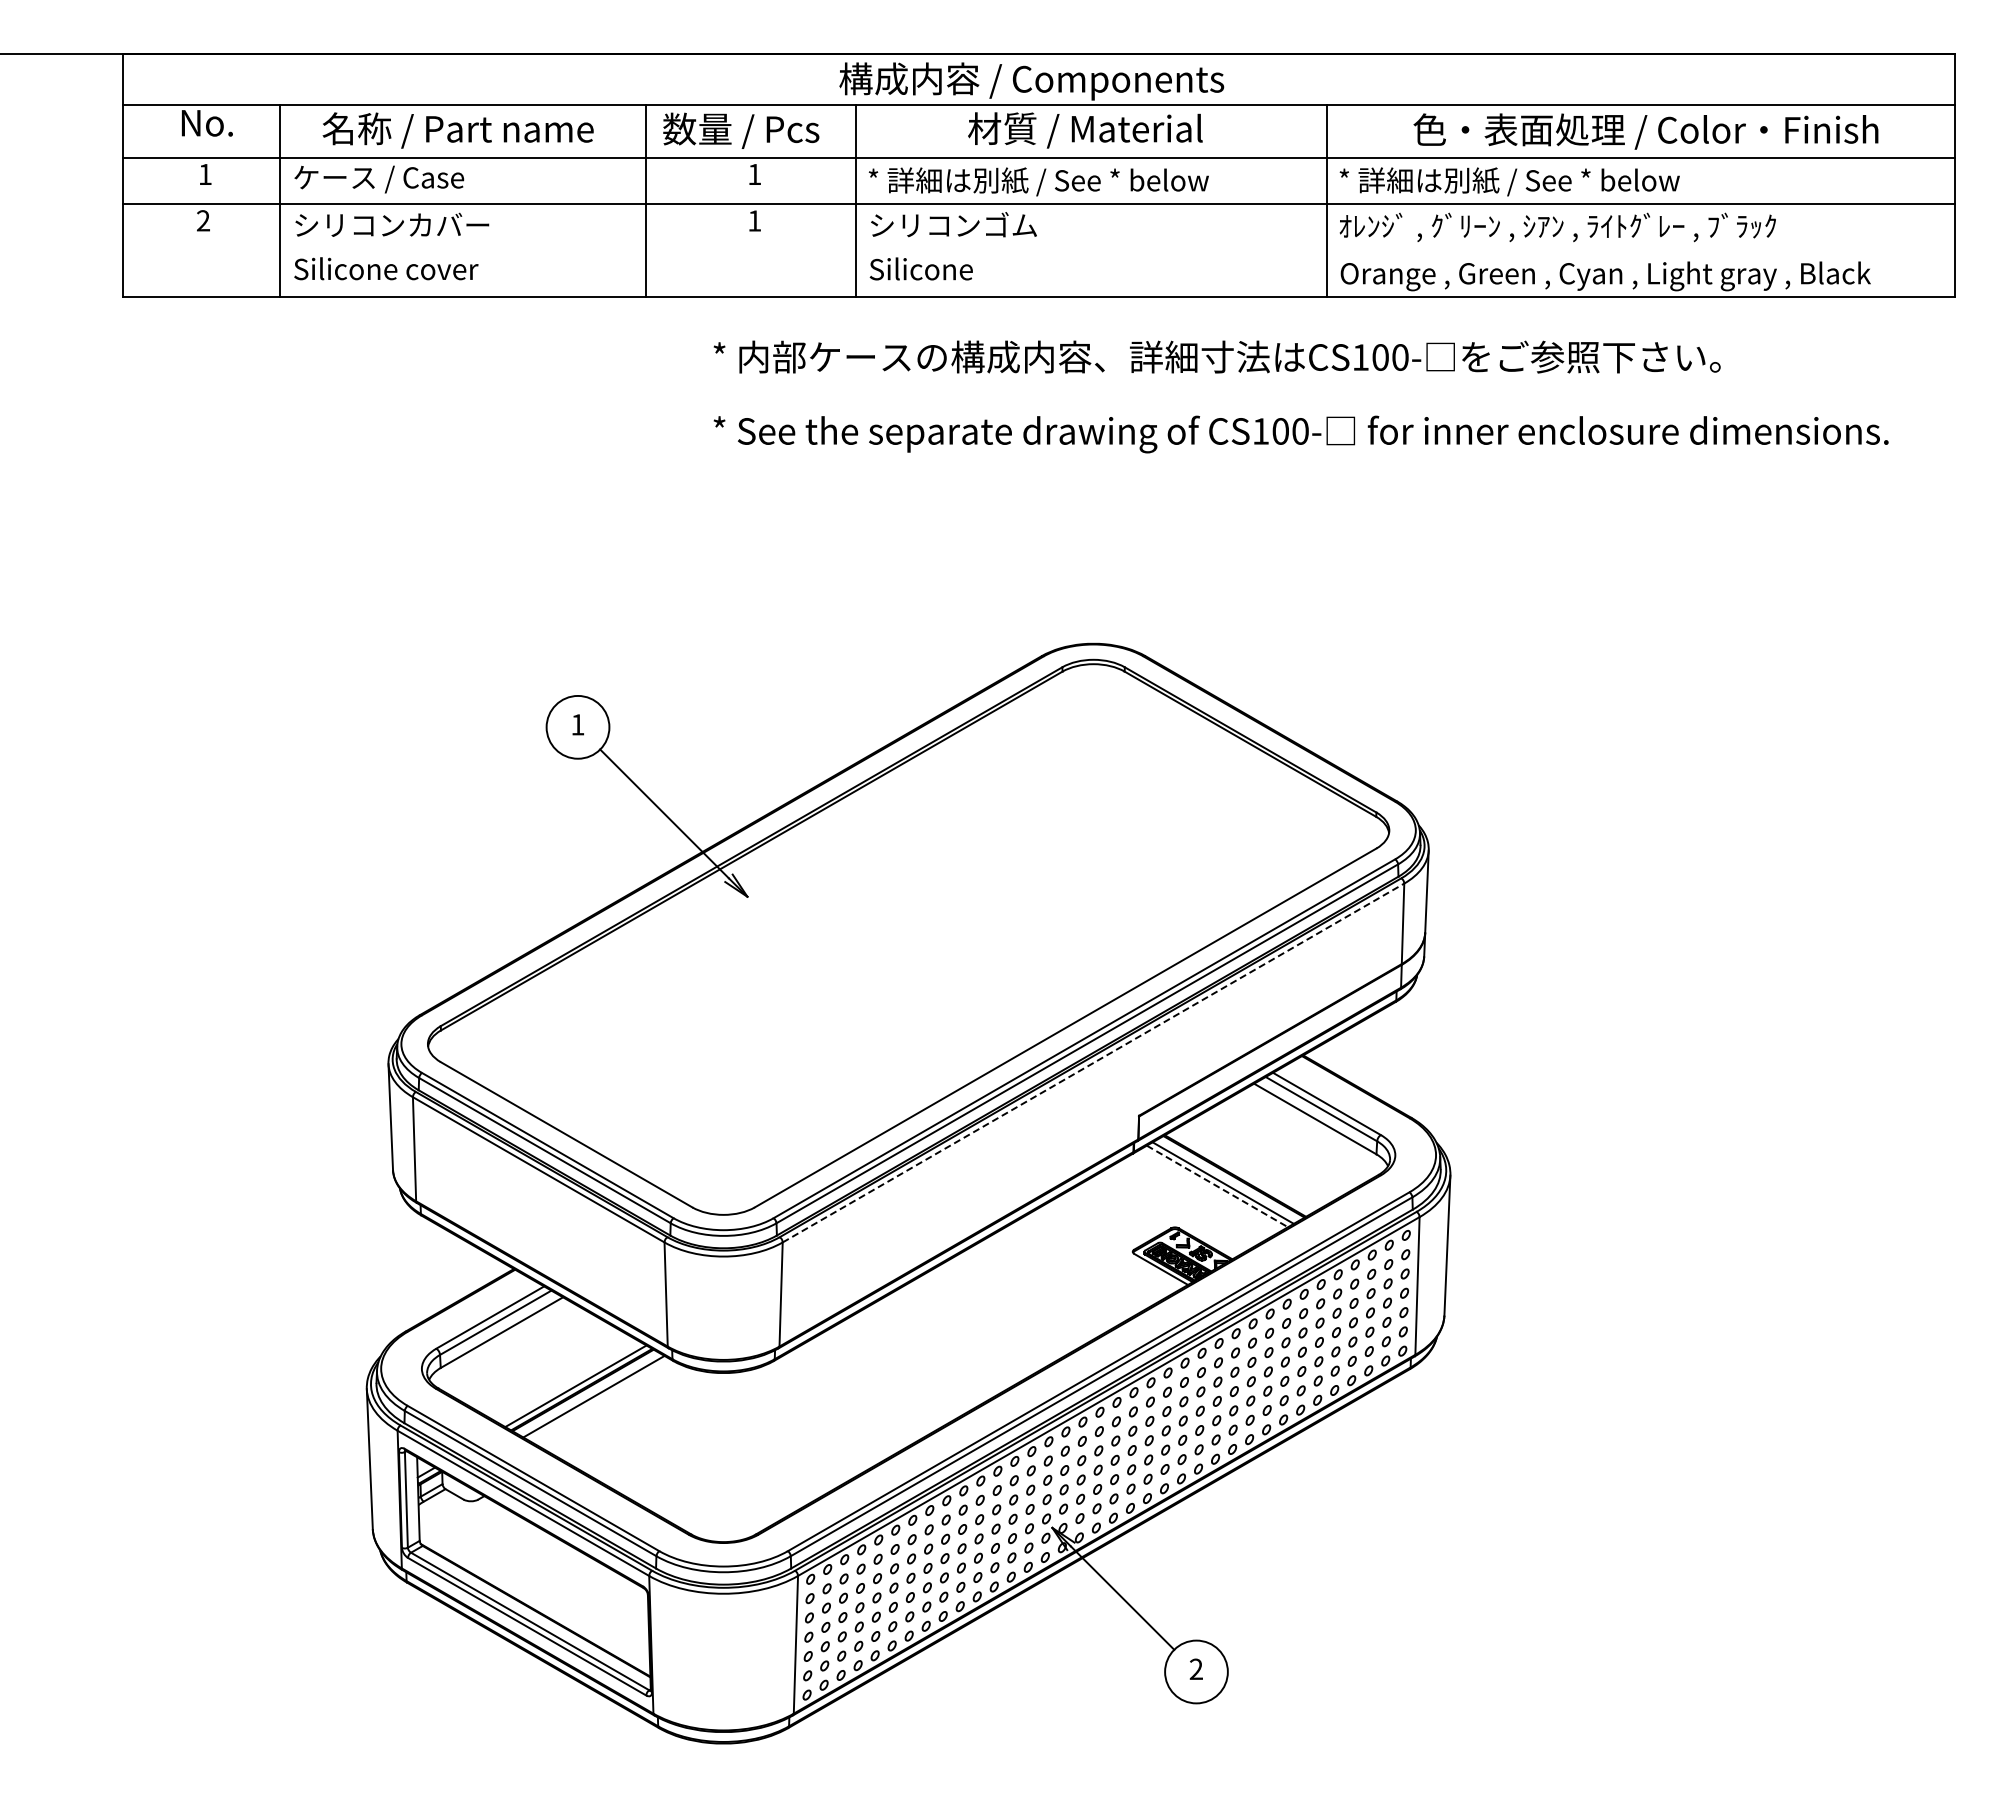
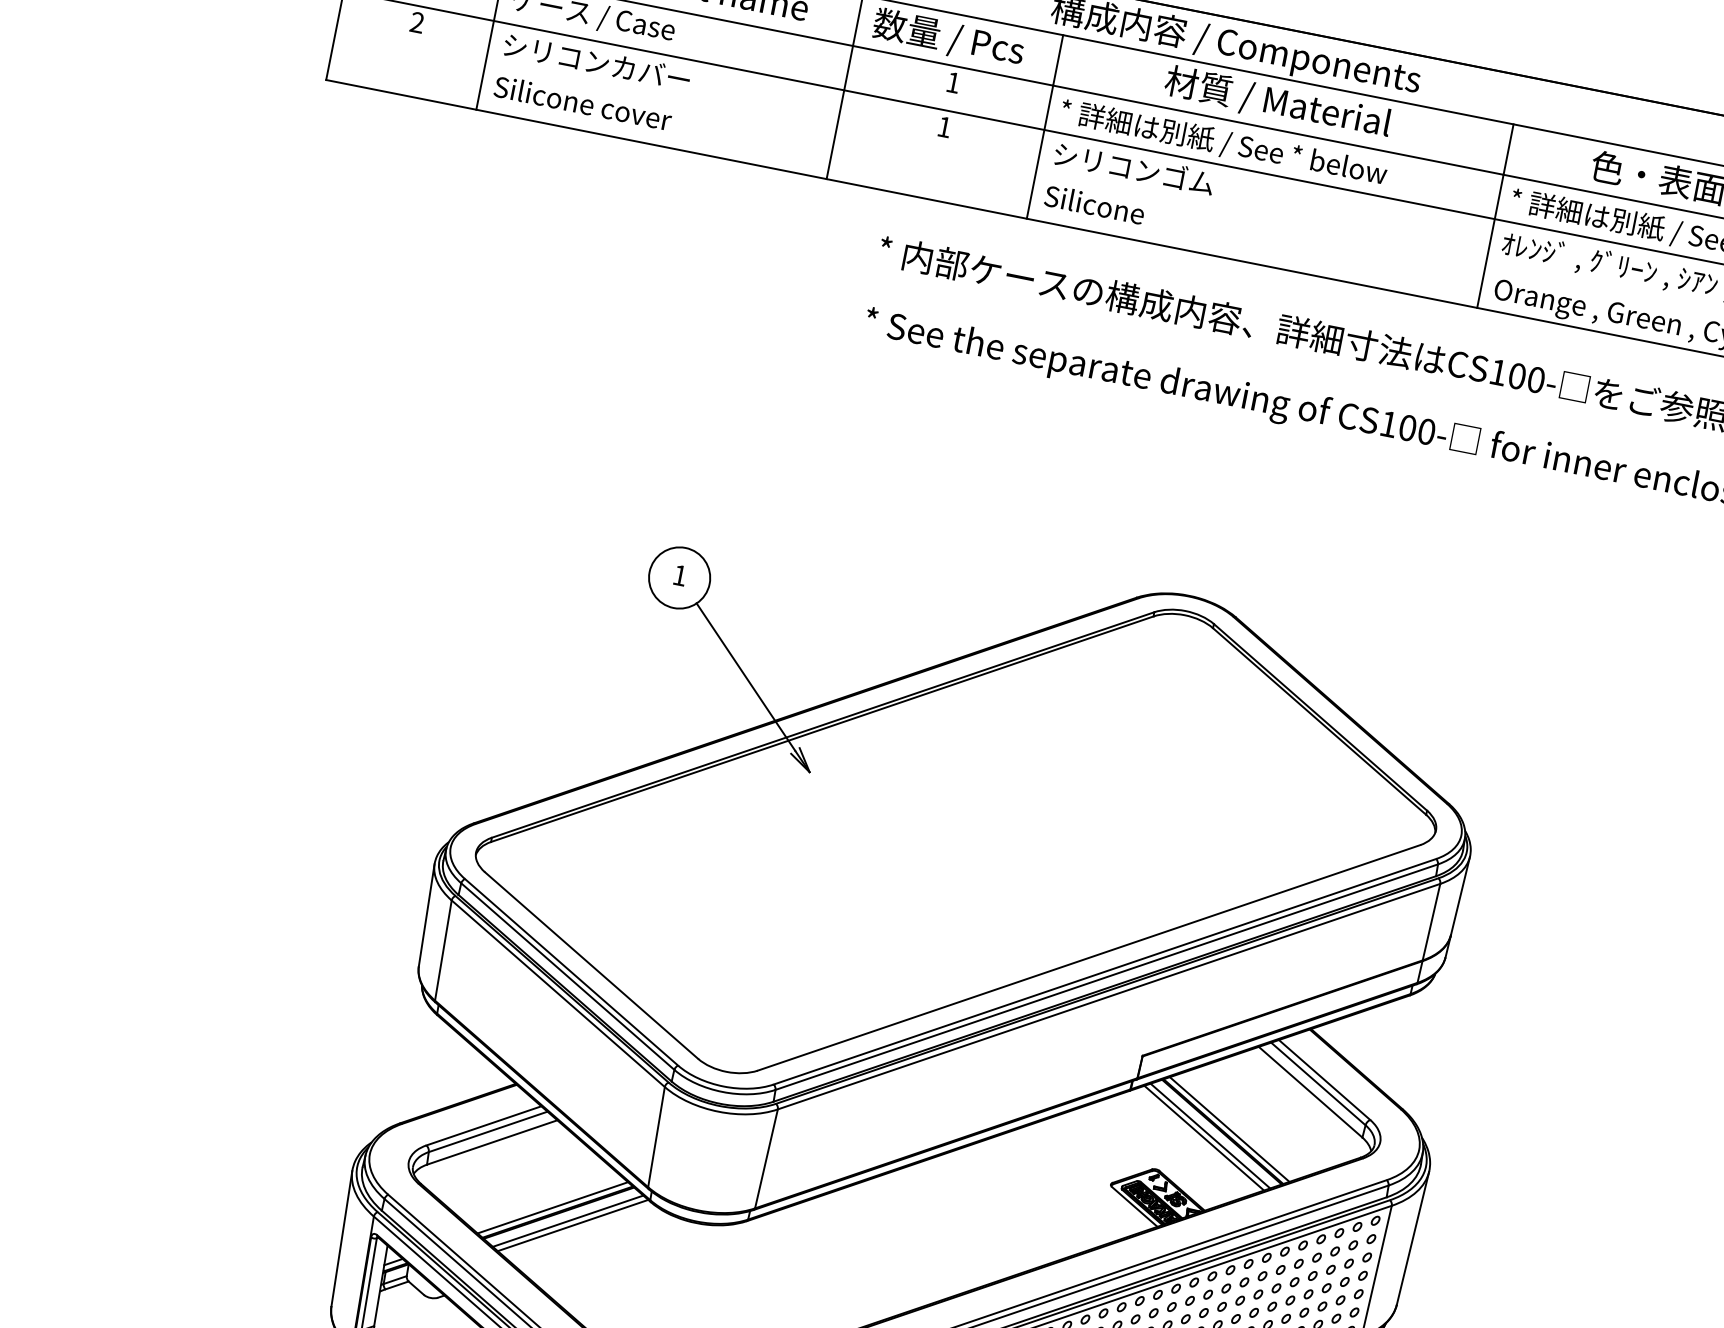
line: (1093, 1063) -> (1108, 997), dashed -> solid
line: (1240, 1172) -> (1228, 1129), added
line: (1217, 1186) -> (1204, 1138), dashed -> solid
line: (599, 1399) -> (572, 1224), added

